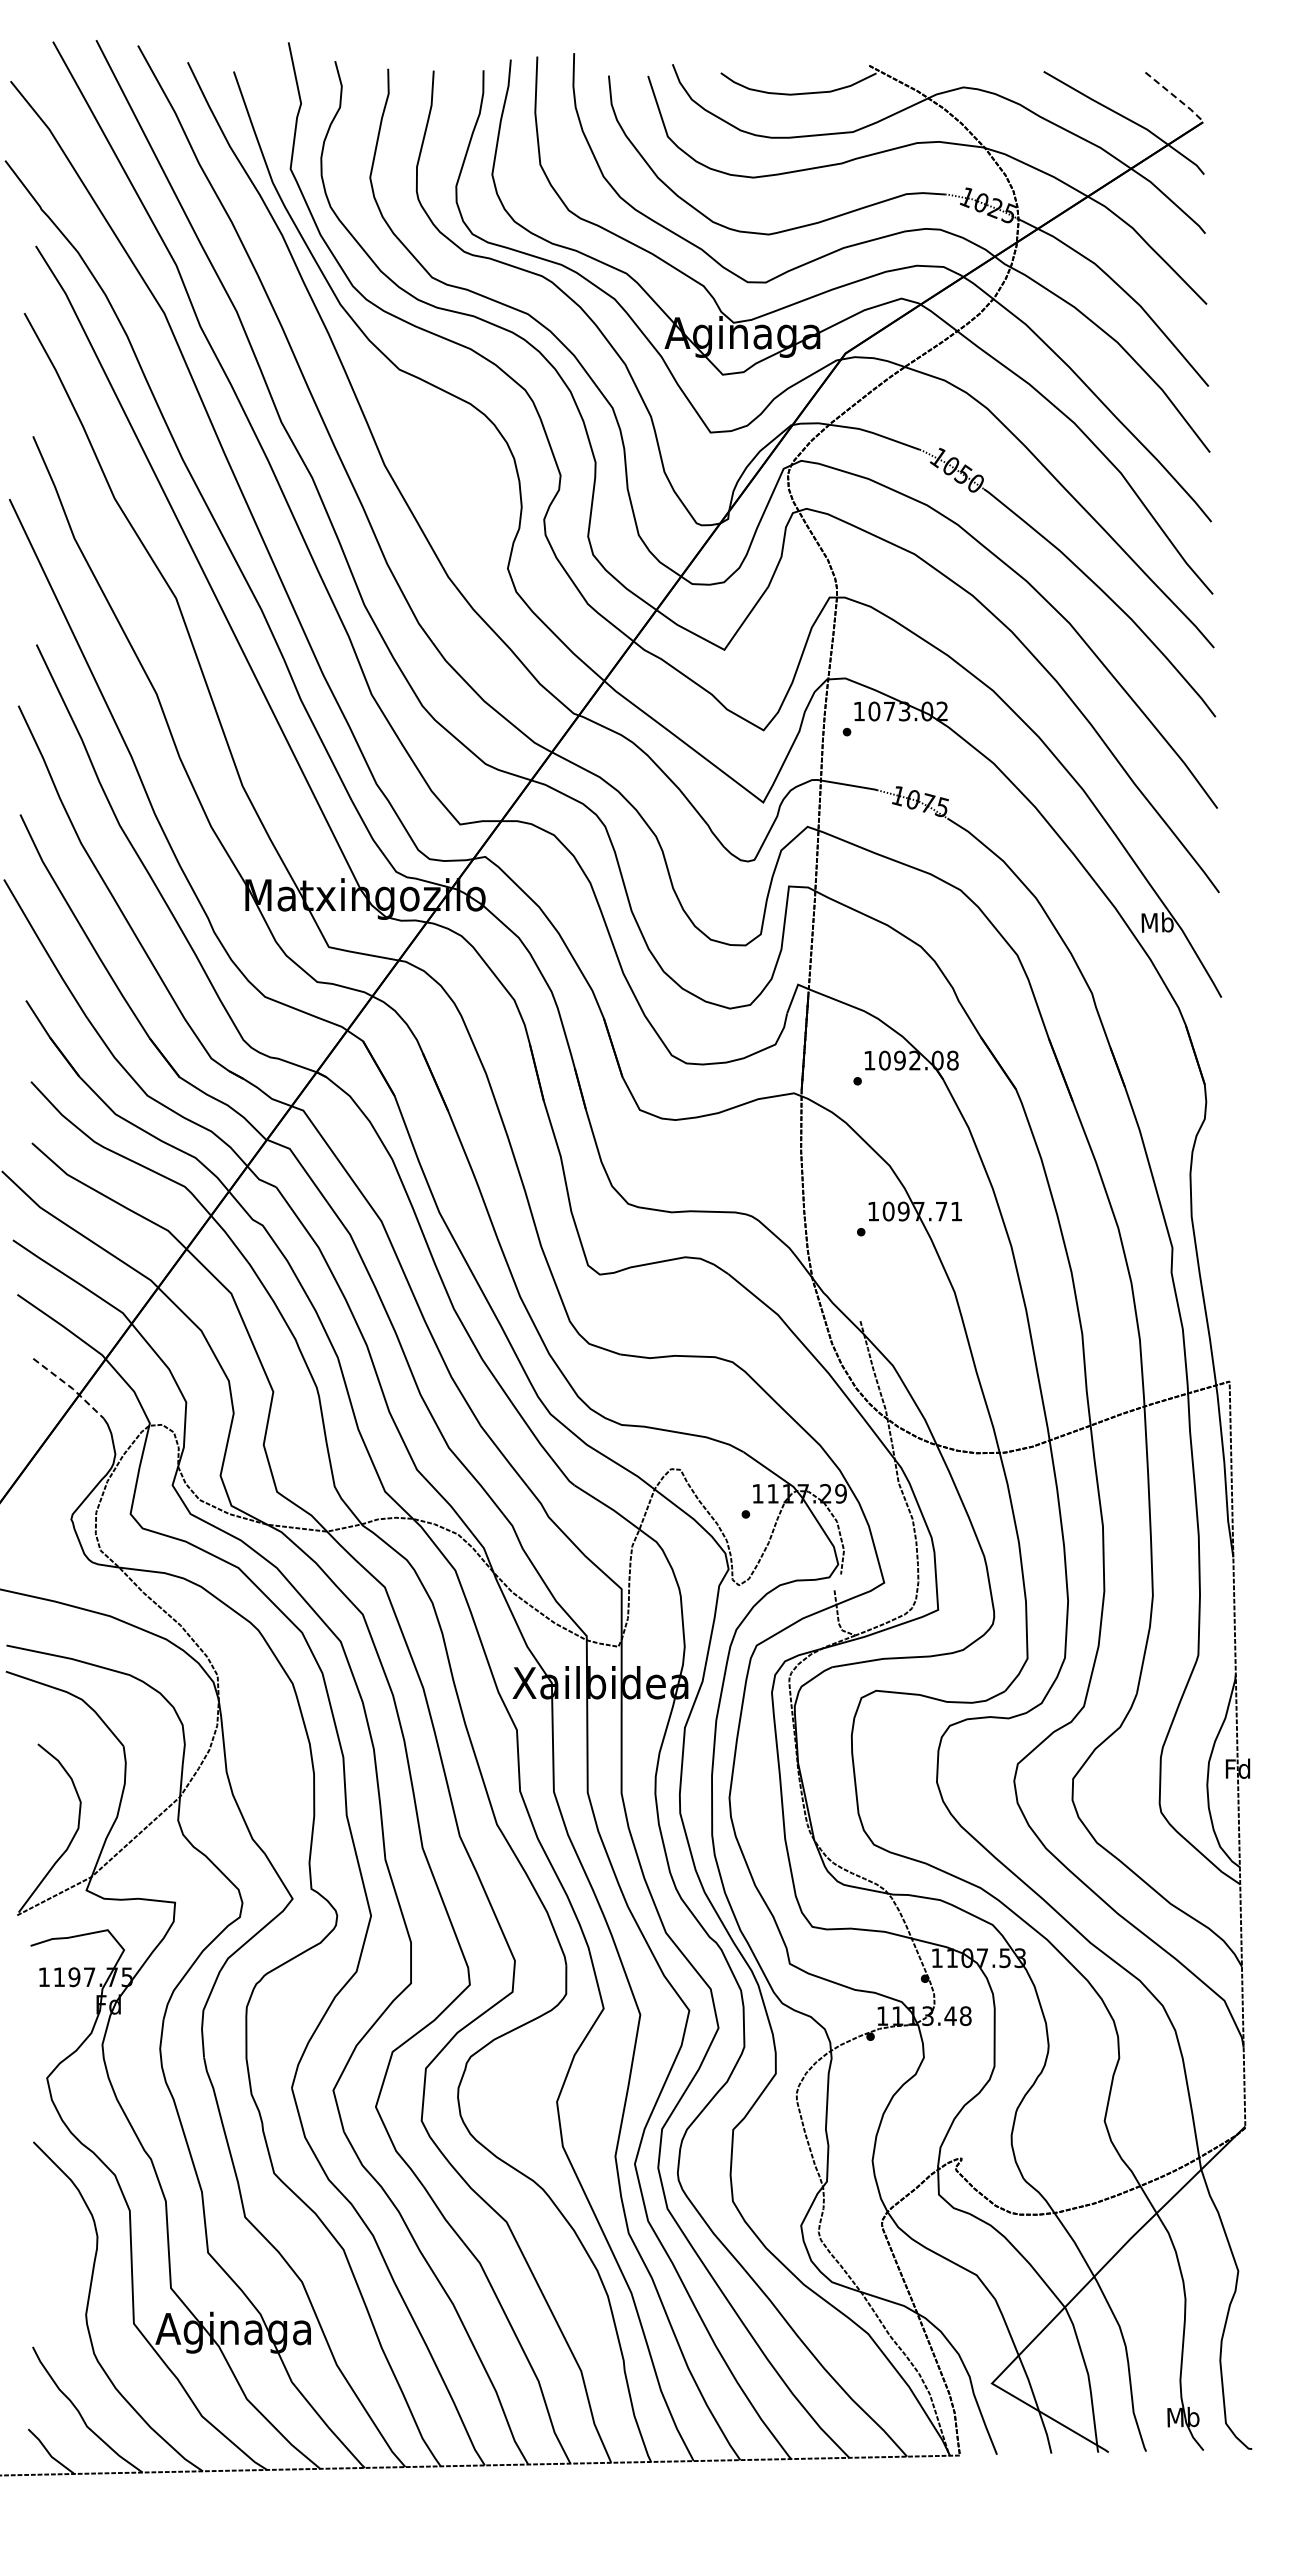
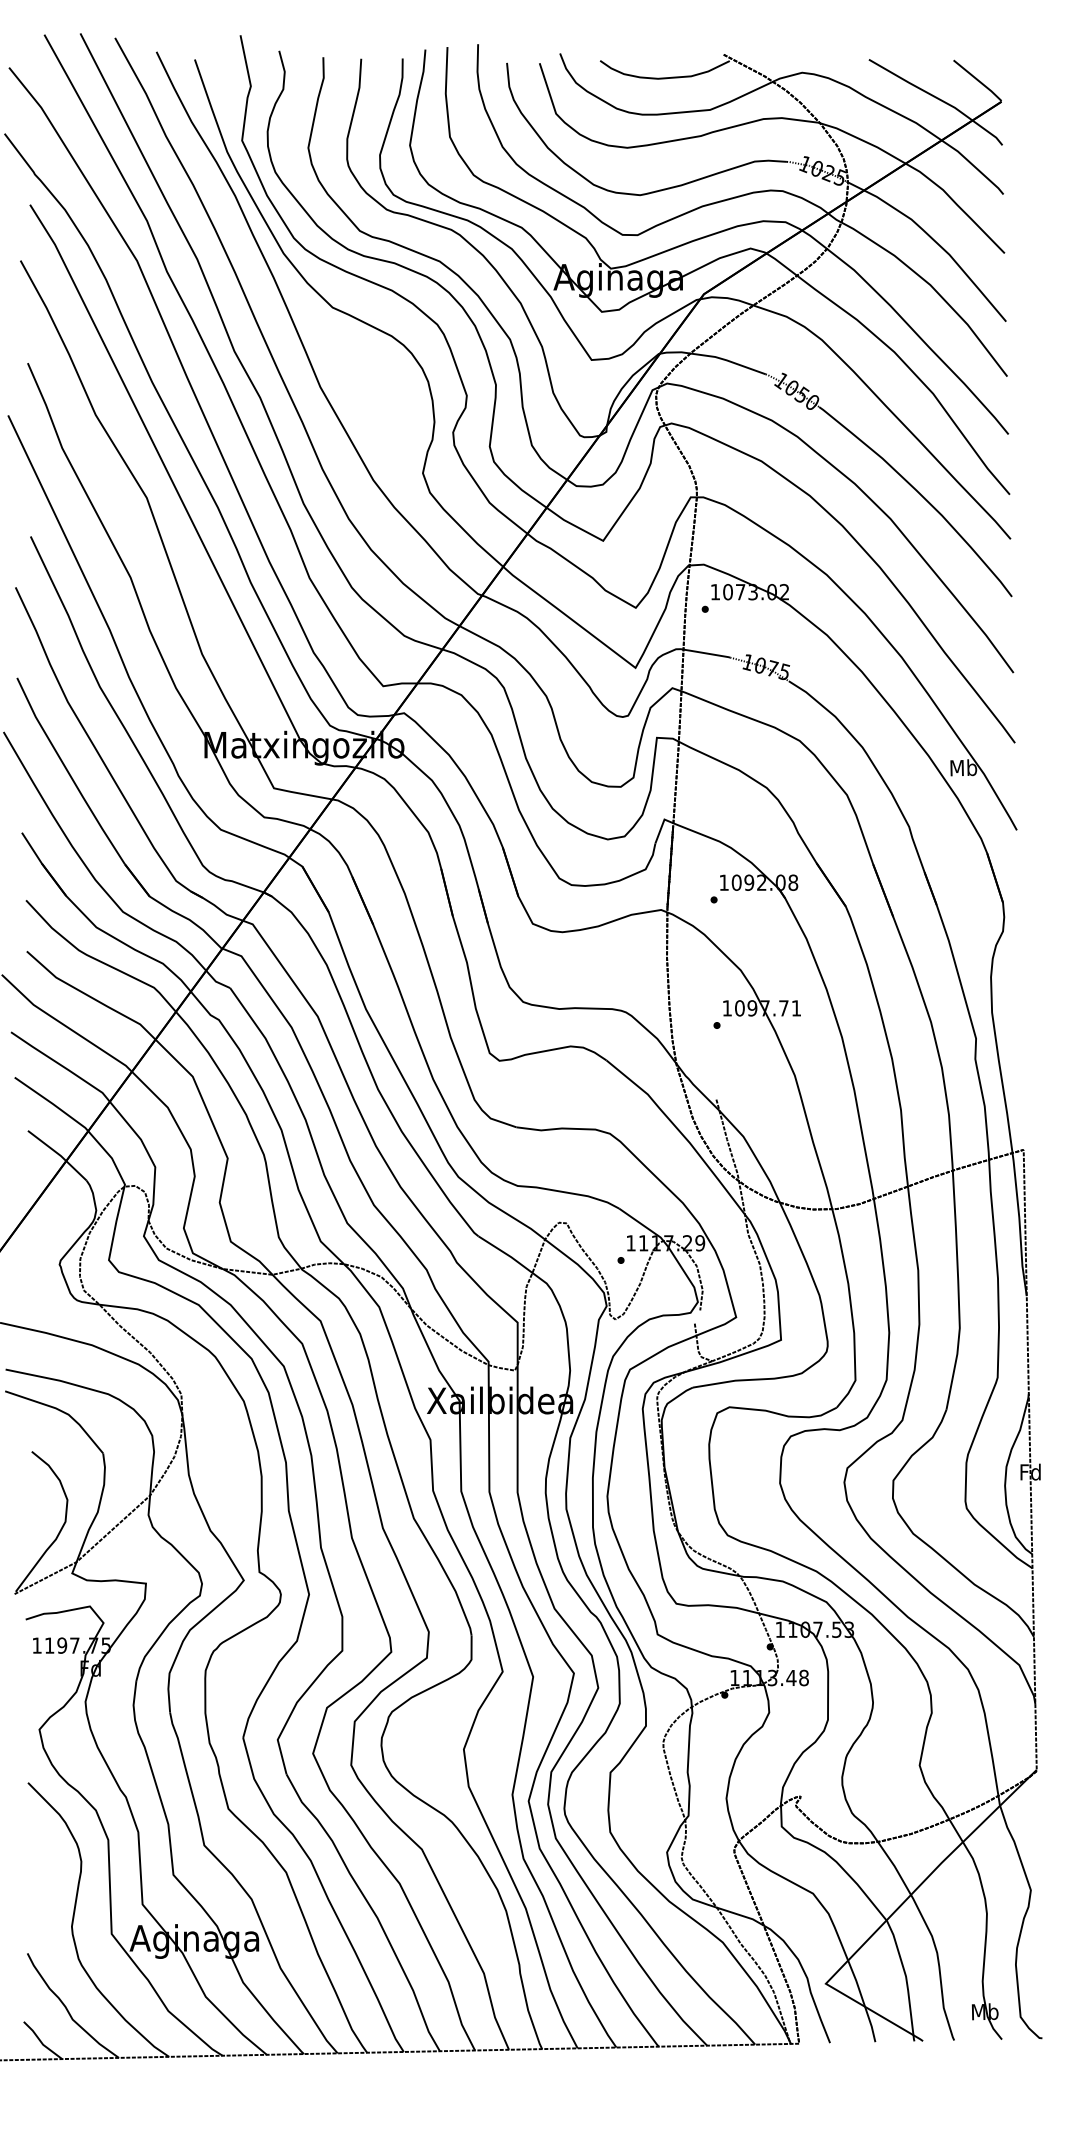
line: (1175, 97) -> (978, 81), dashed -> solid
line: (70, 1387) -> (58, 1154), dashed -> solid

